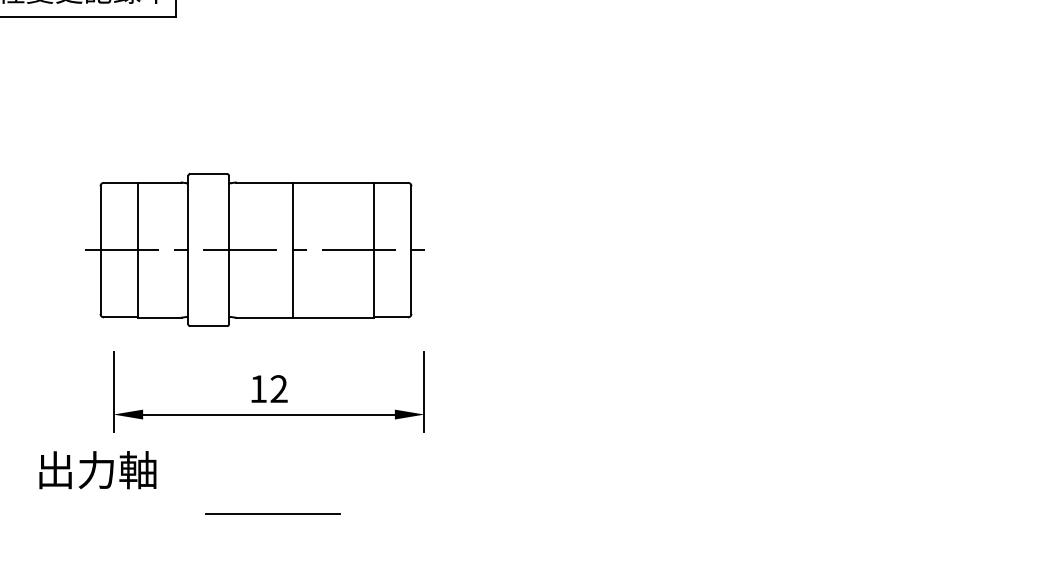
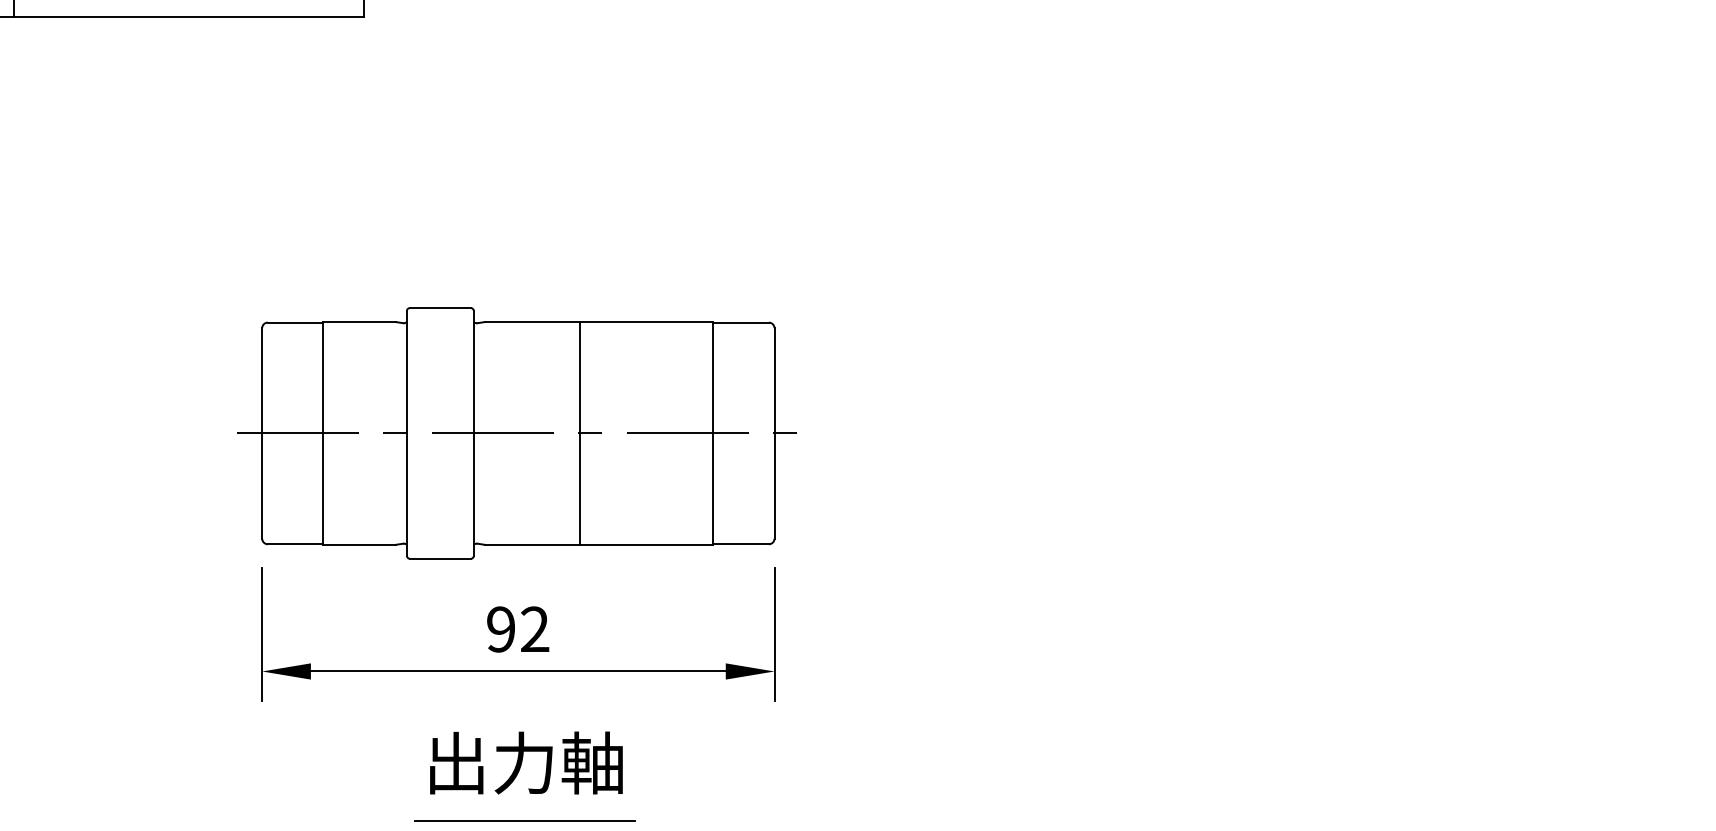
part: (254, 249) -> (515, 432), moved
text: (258, 389) -> (501, 630), 12 -> 92
text: (97, 470) -> (525, 763), moved
line: (272, 505) -> (524, 821), added

